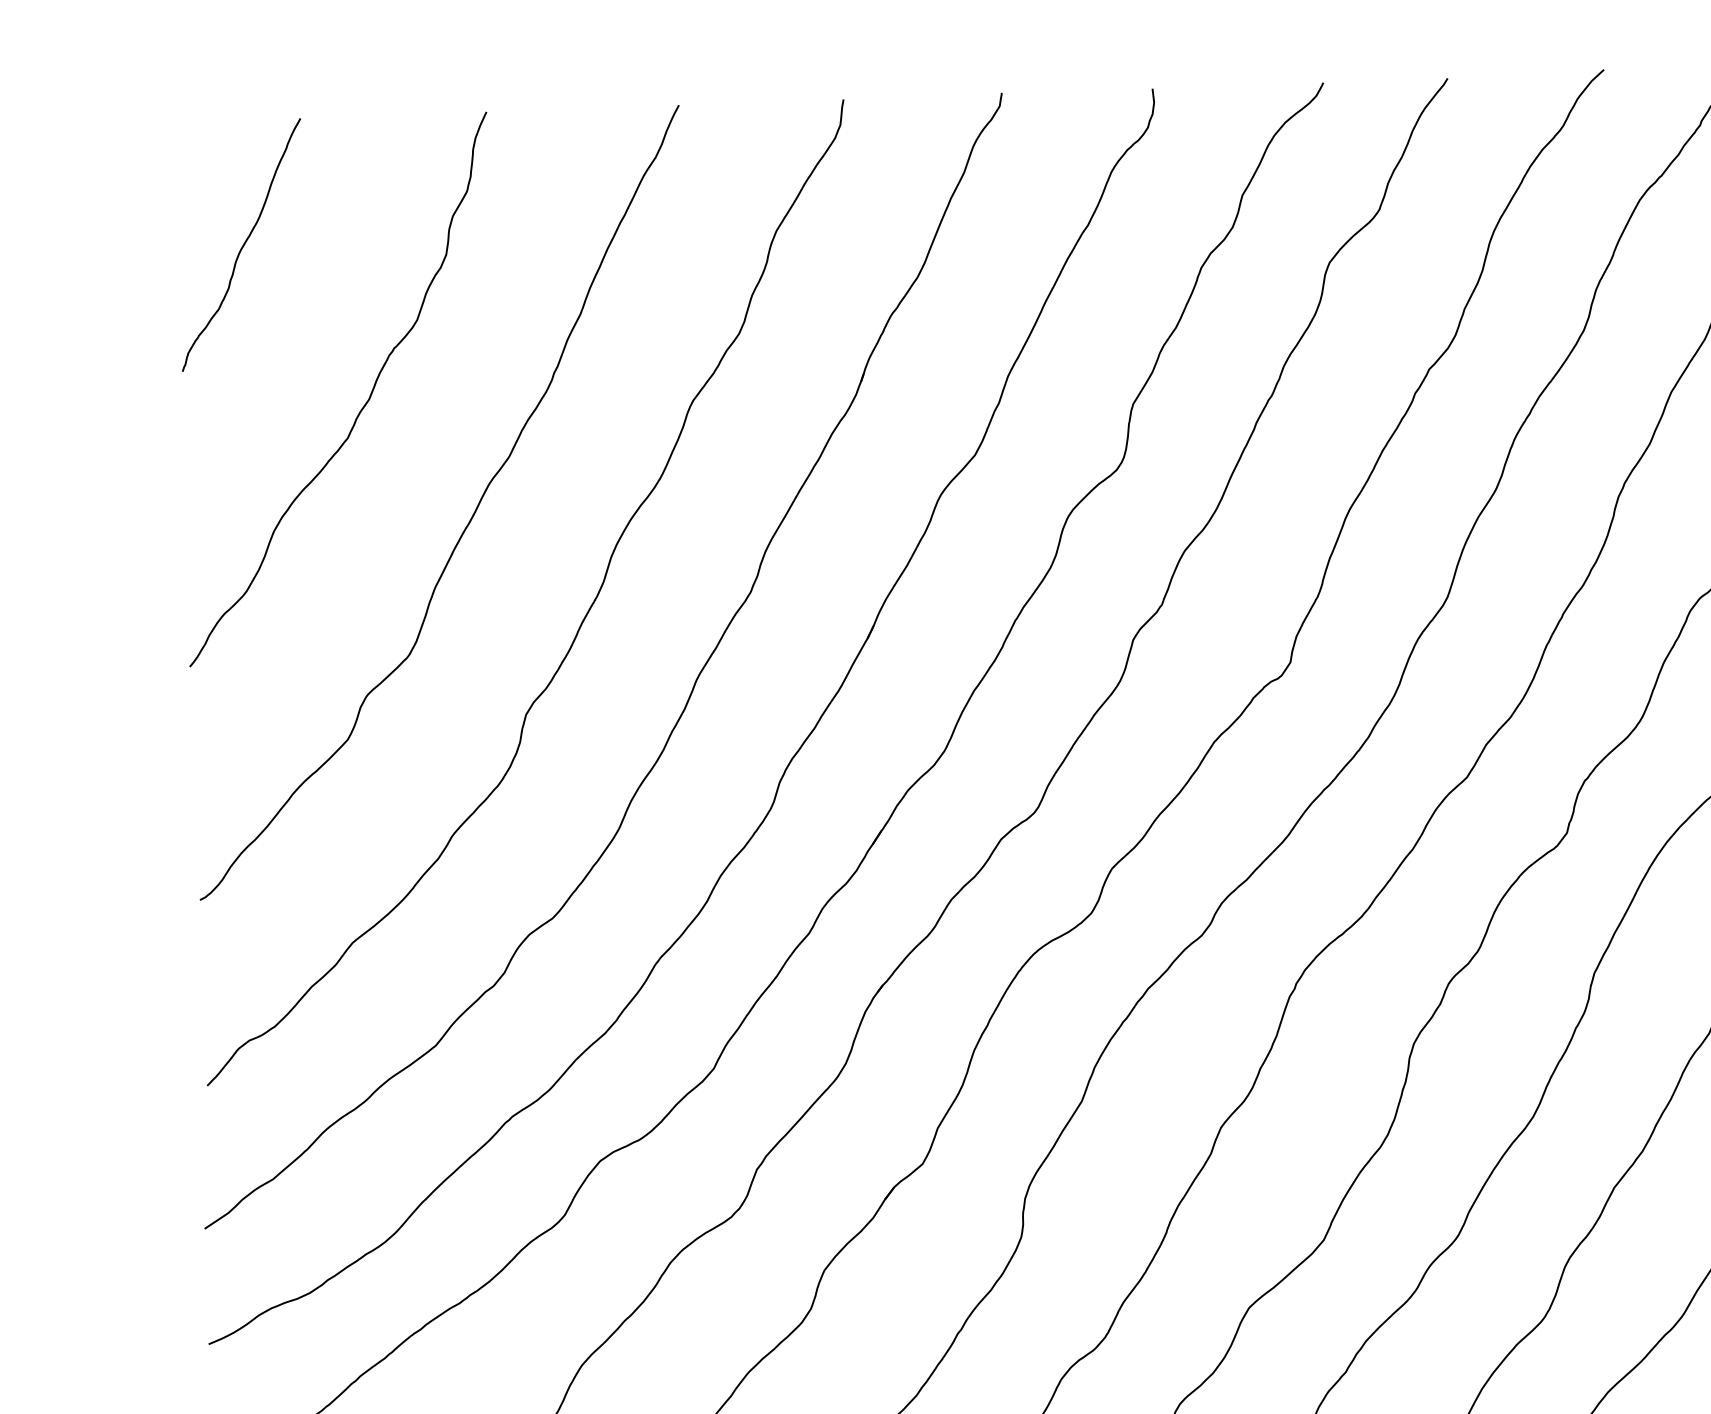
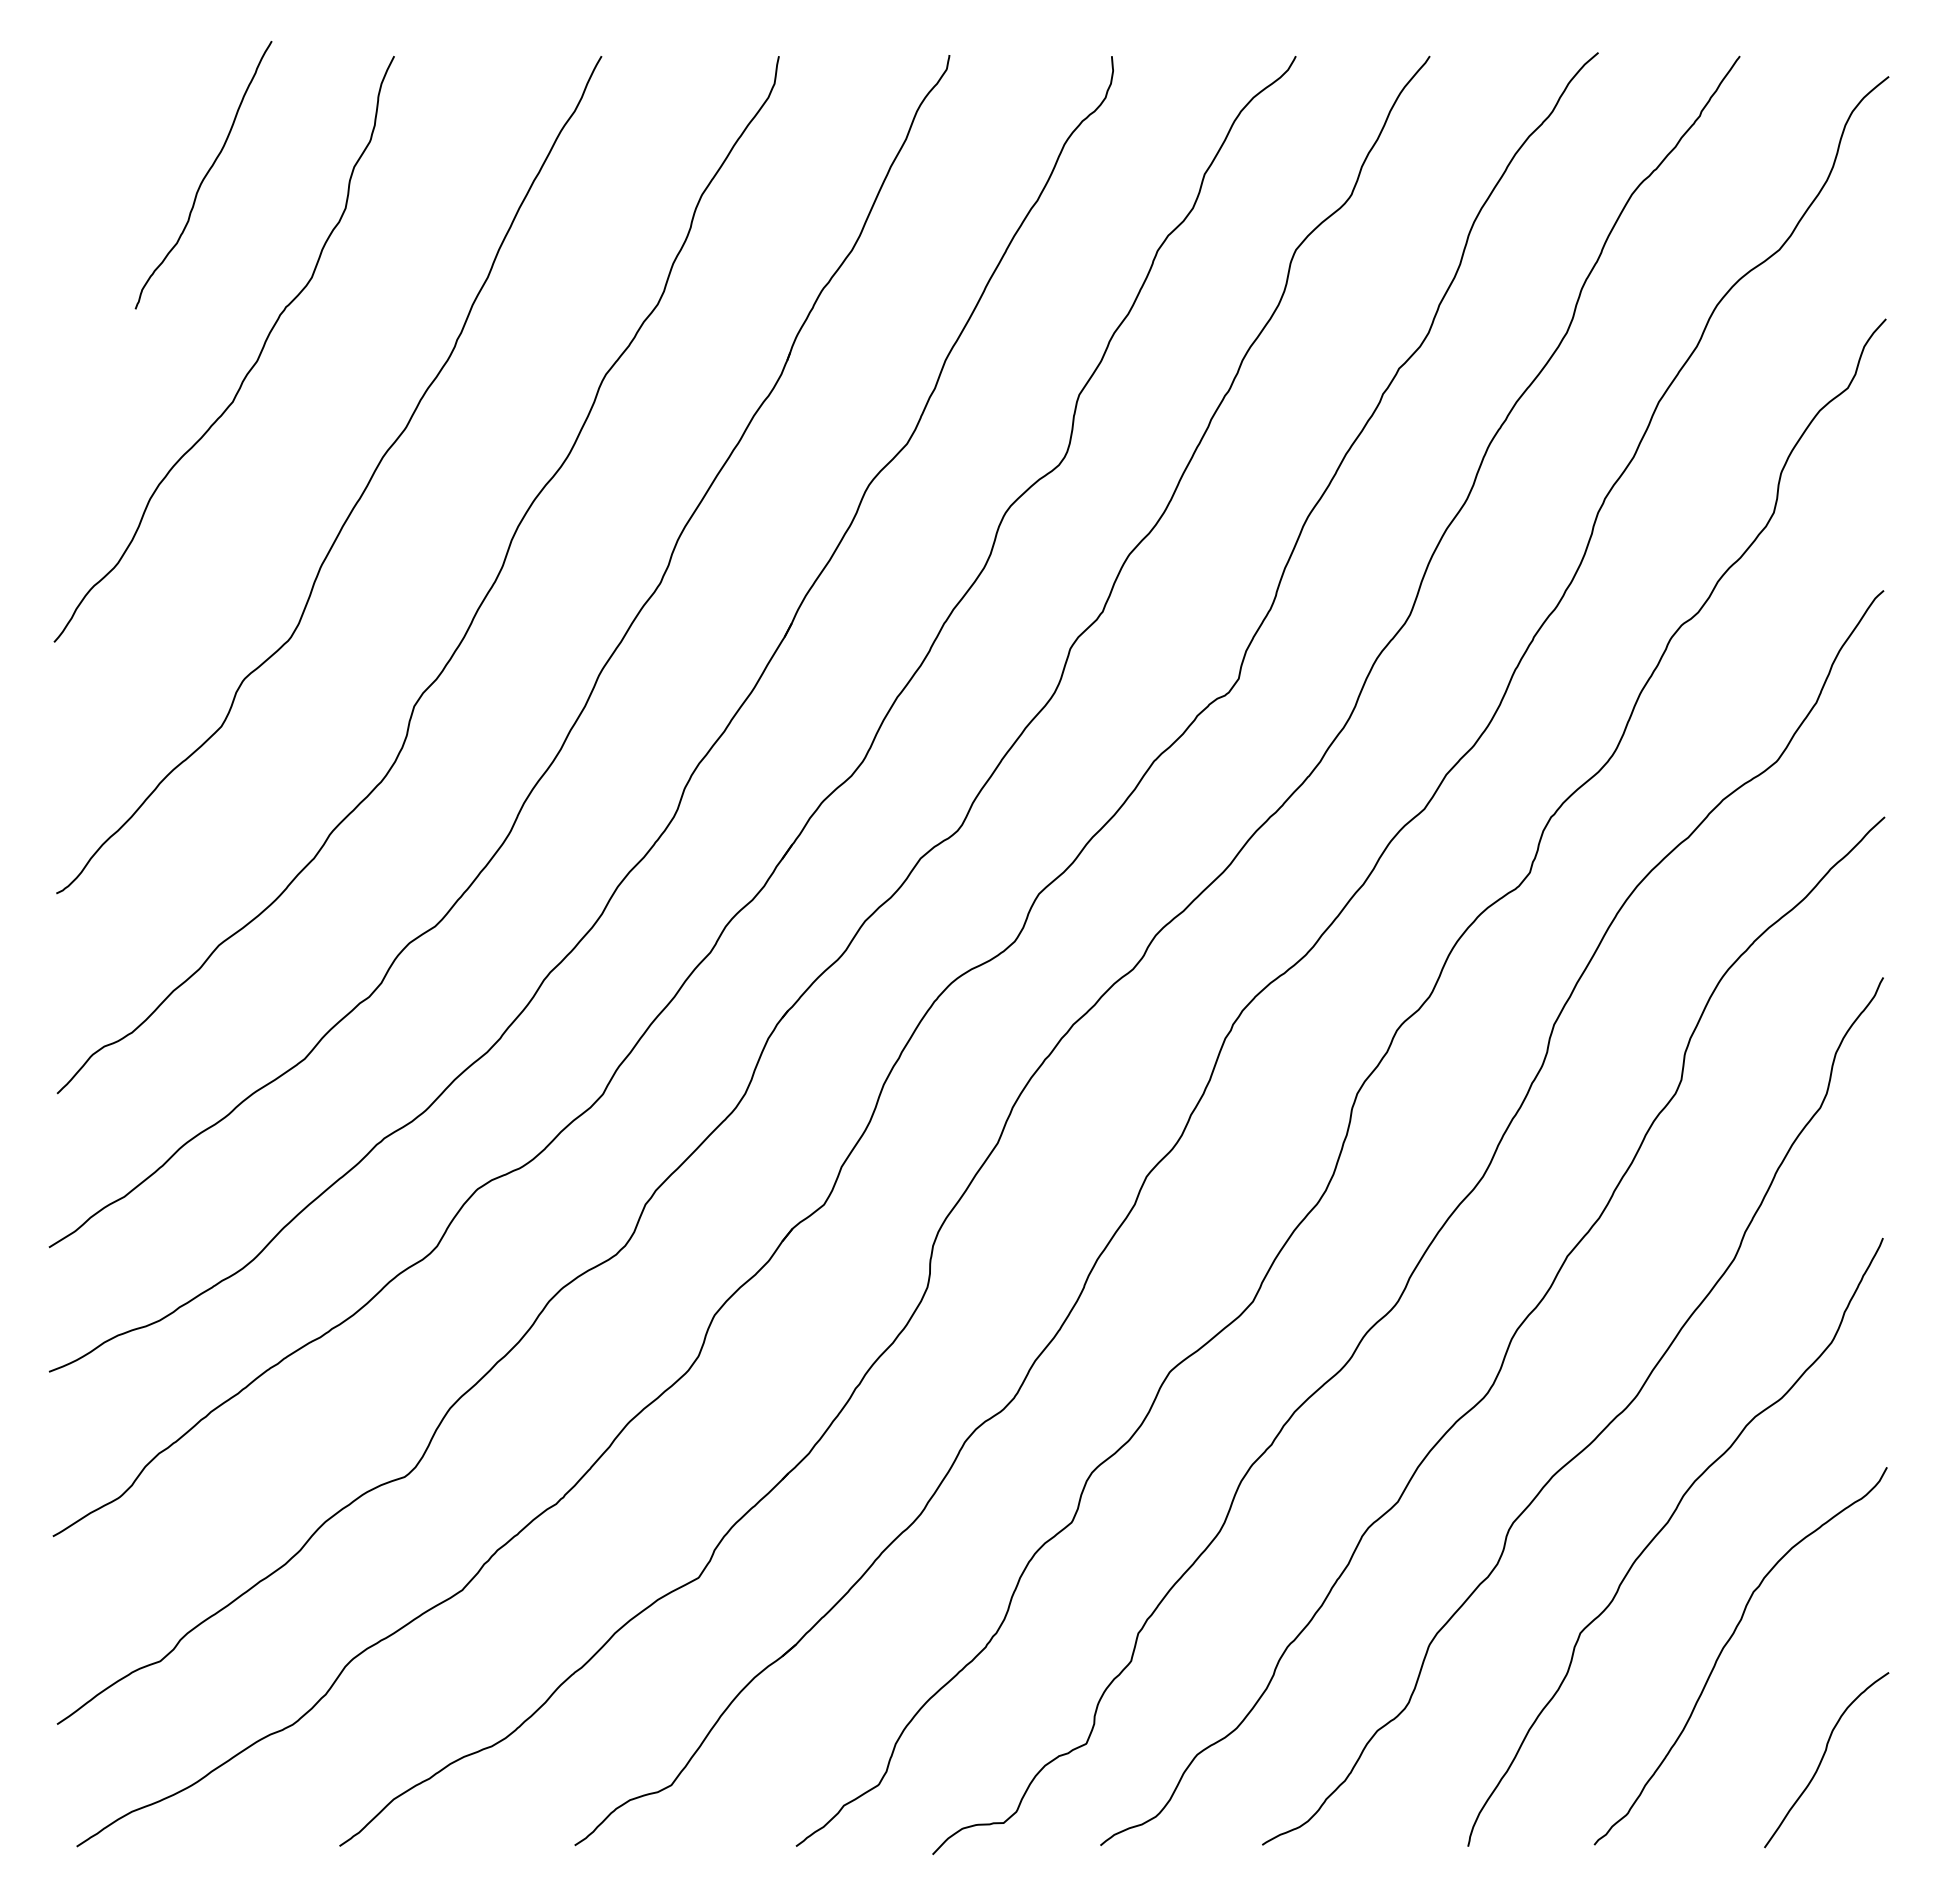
curve: (242, 245) -> (204, 175), moved

